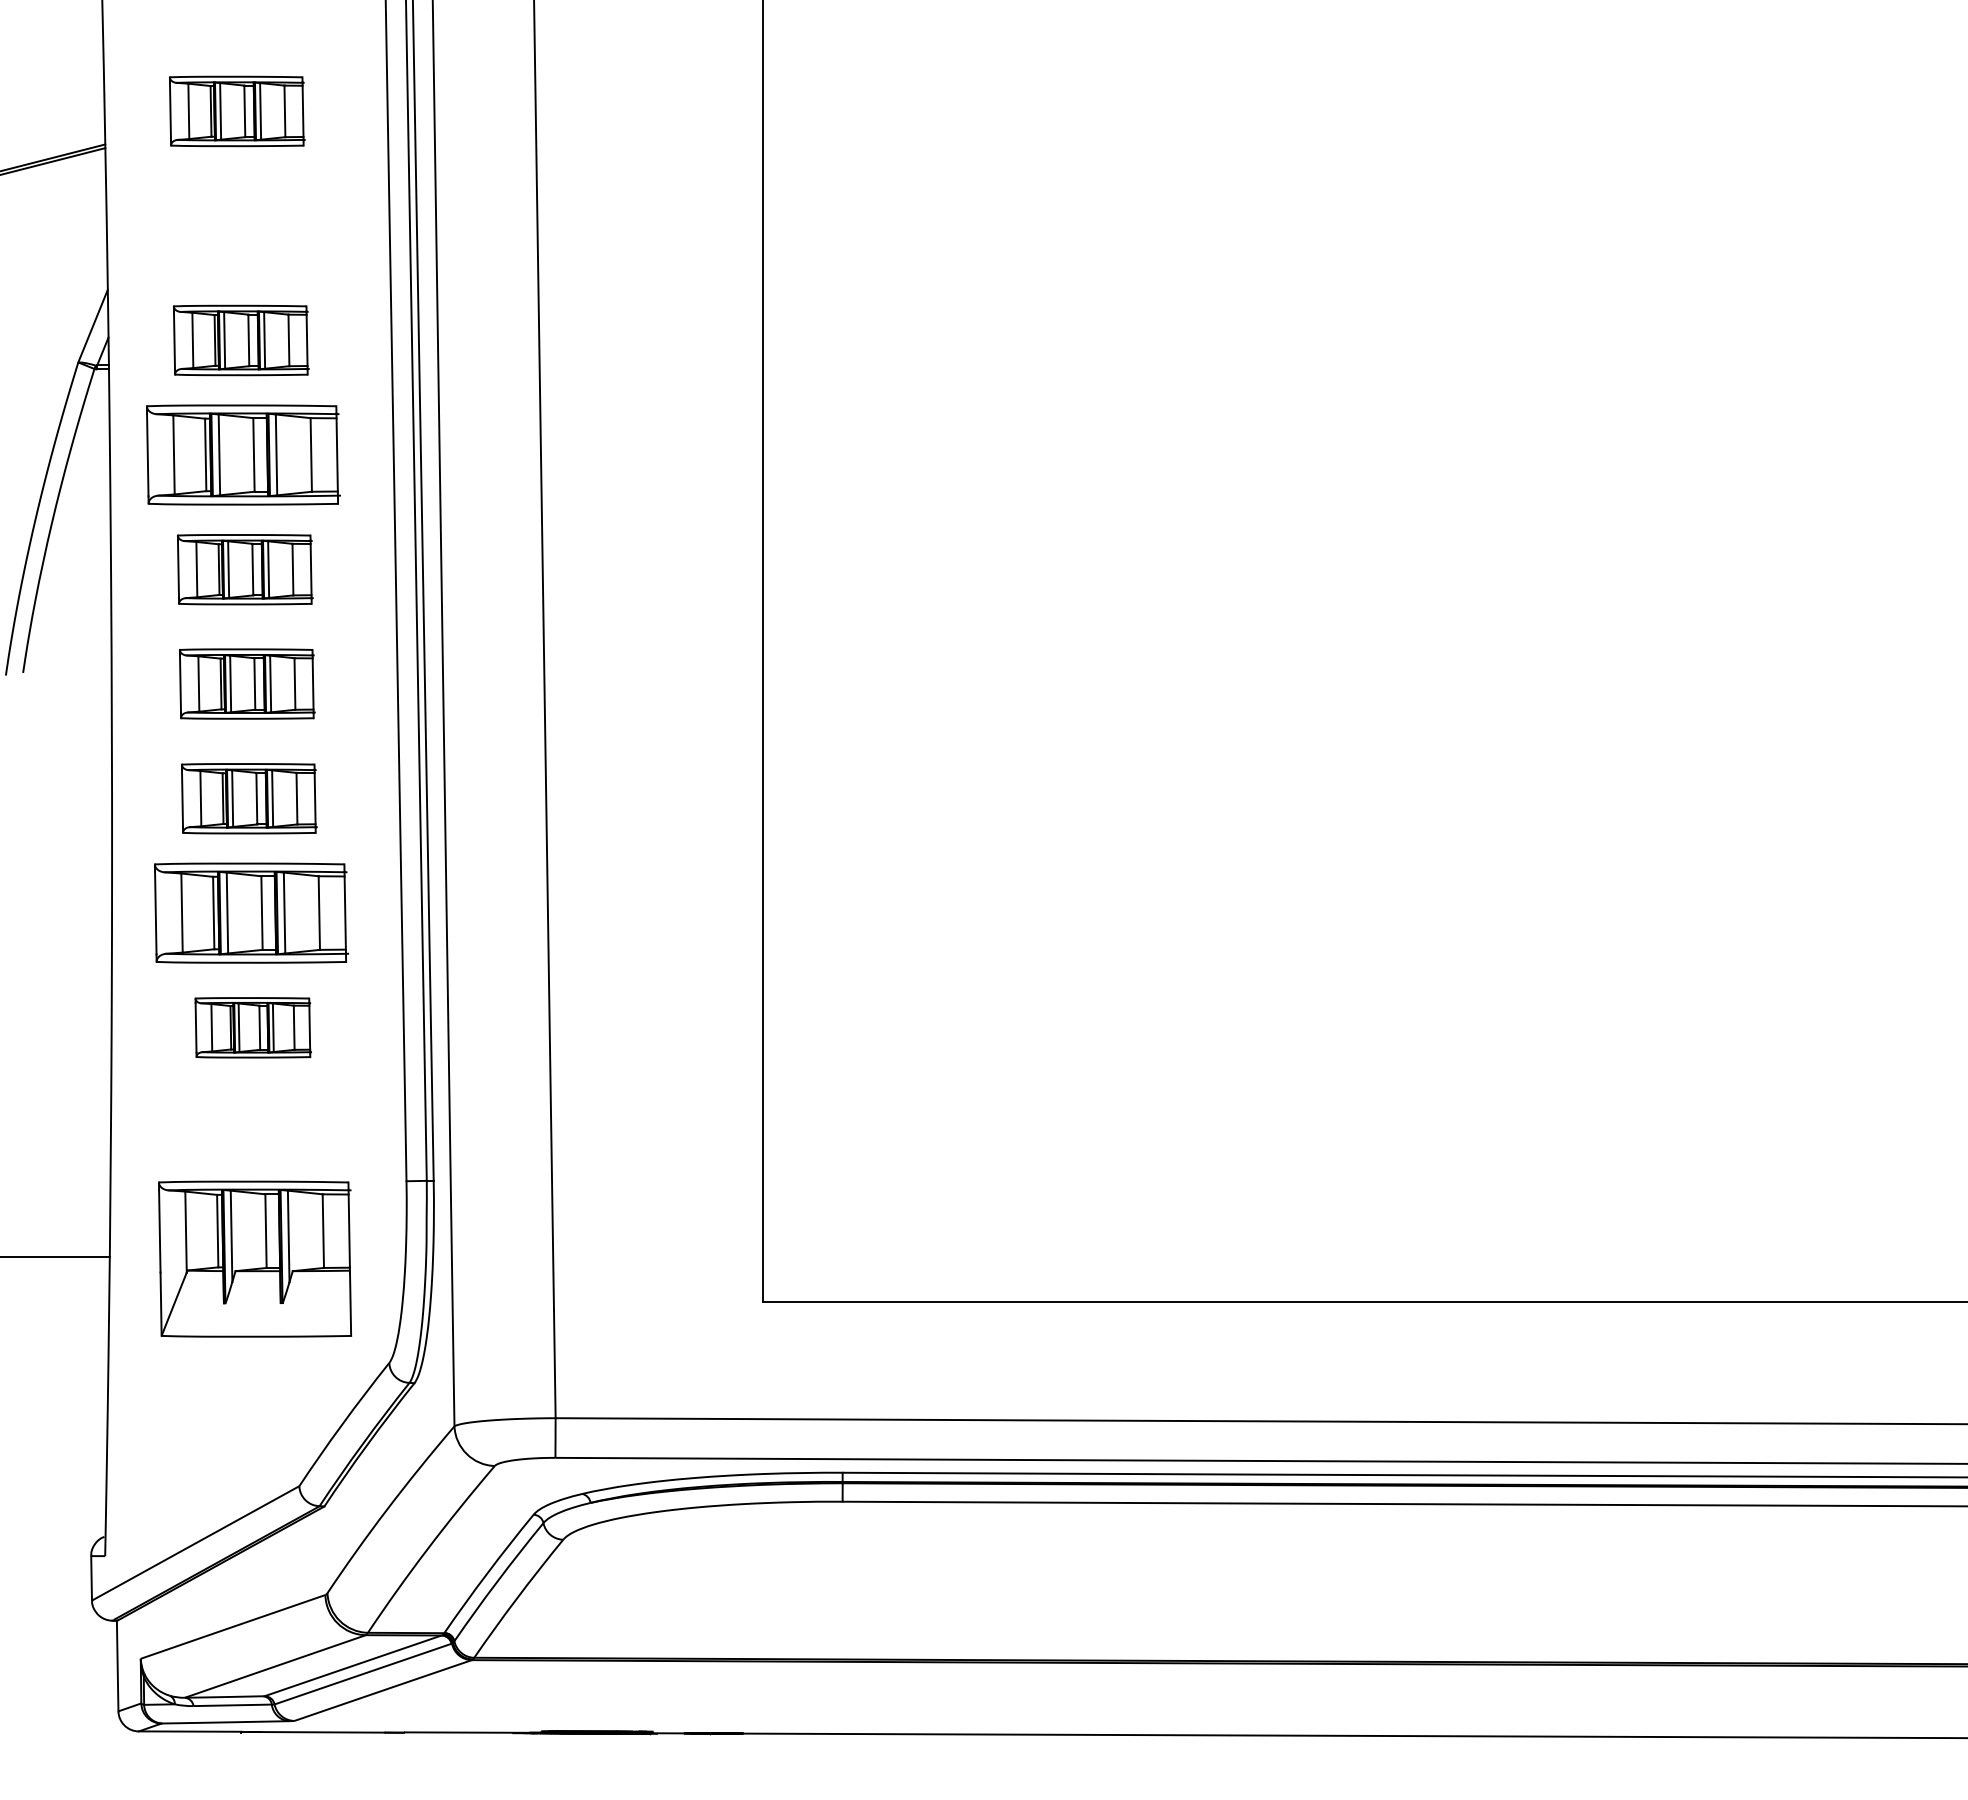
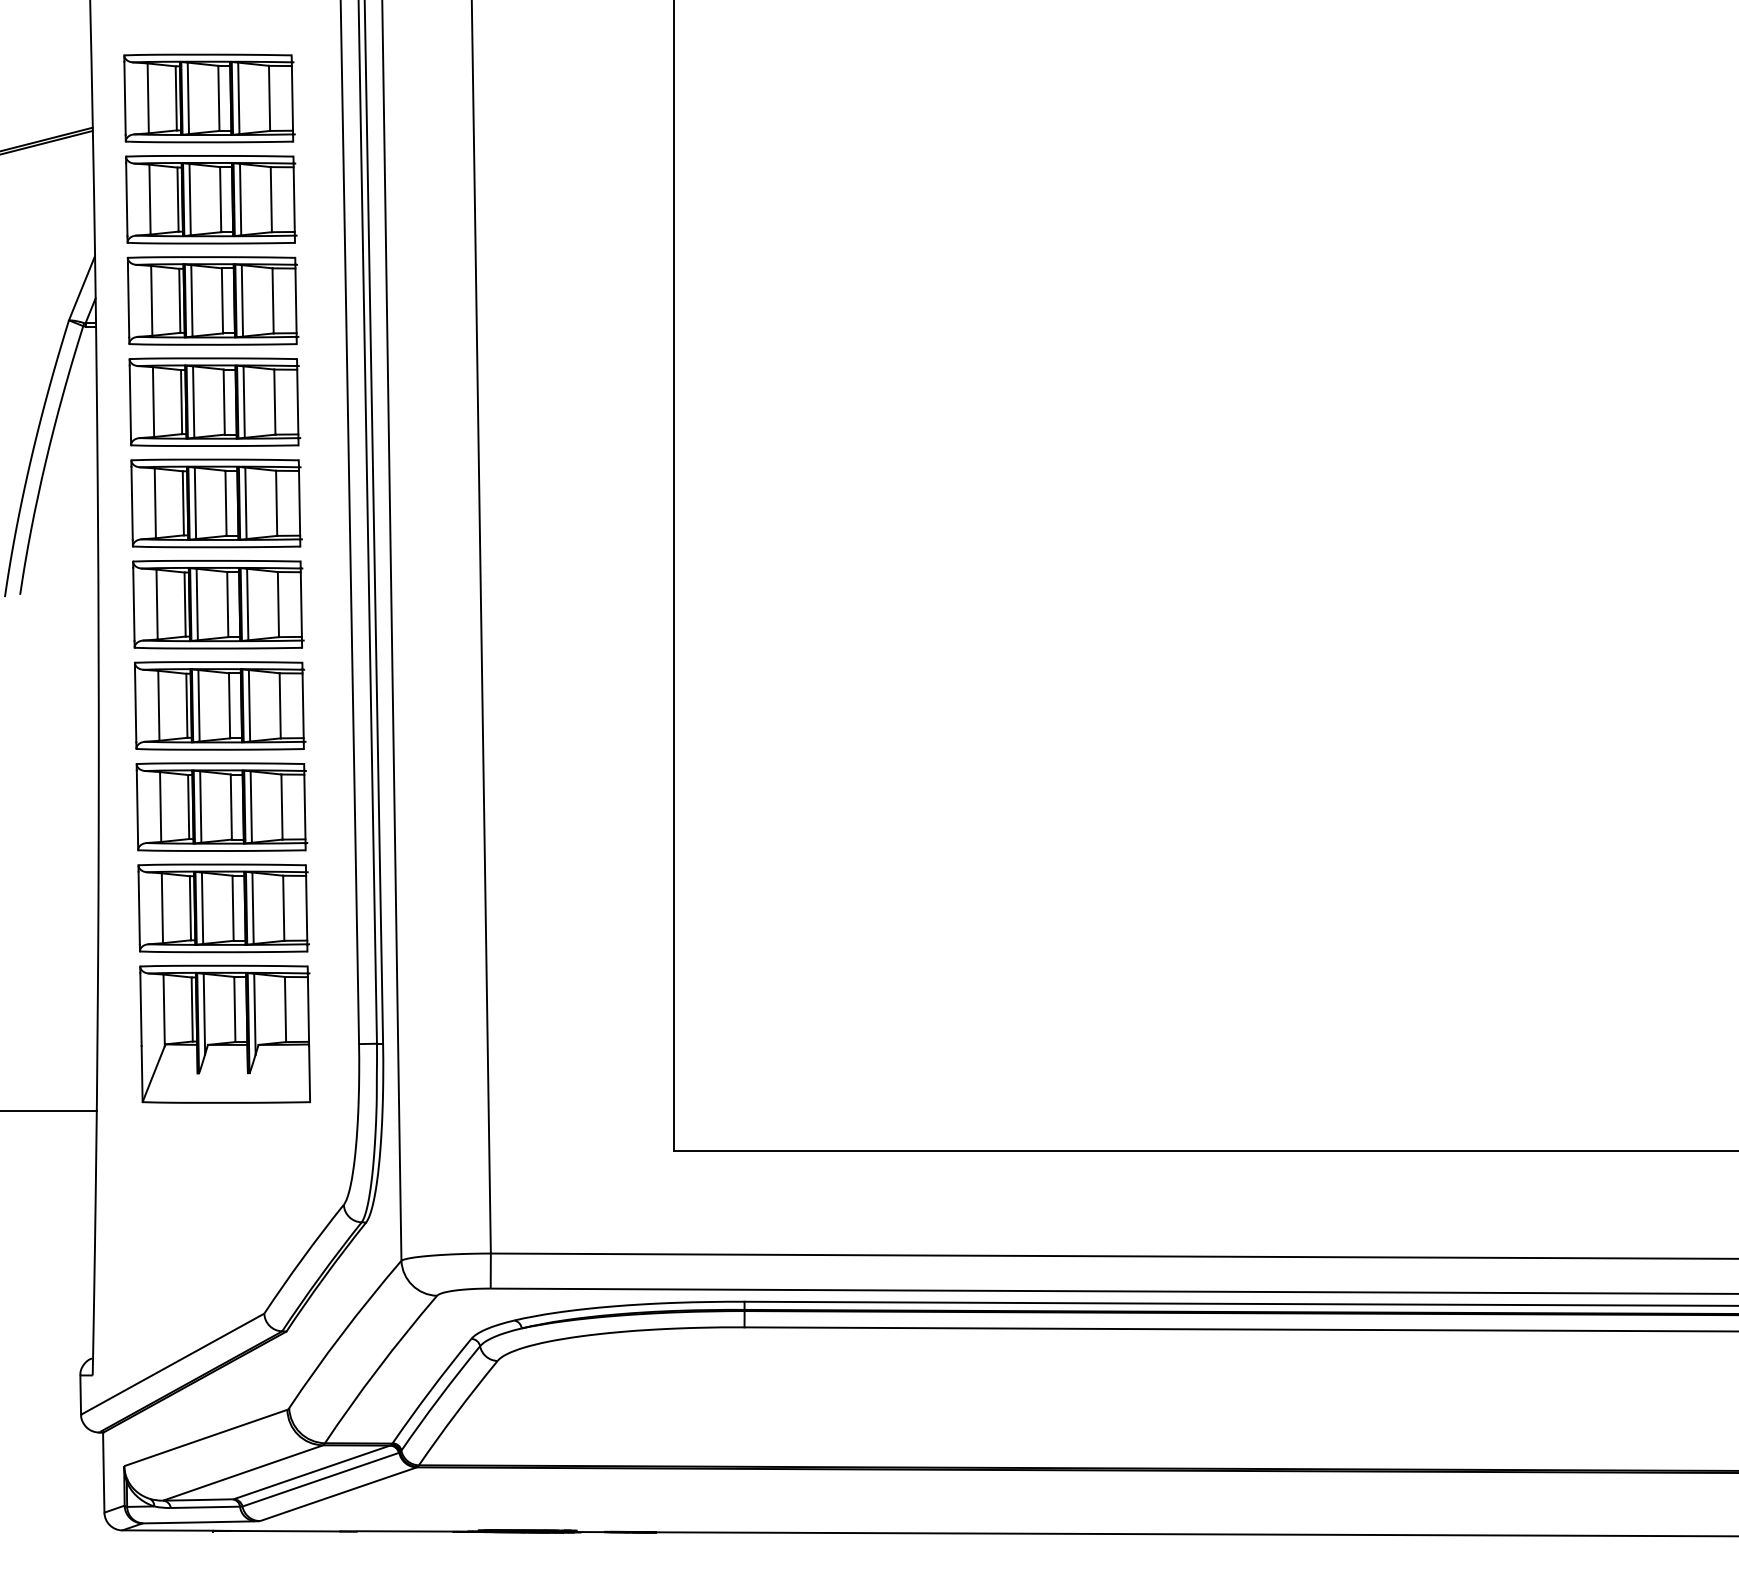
part: (237, 111) -> (209, 98), size x1.43
part: (239, 225) -> (211, 199), added
part: (241, 340) -> (213, 300), size x1.43
part: (245, 569) -> (216, 503), size x1.43
part: (247, 683) -> (218, 604), size x1.43
part: (249, 798) -> (220, 705), size x1.43
part: (253, 1027) -> (223, 908), size x1.67
part: (254, 1258) -> (224, 1033), moved

